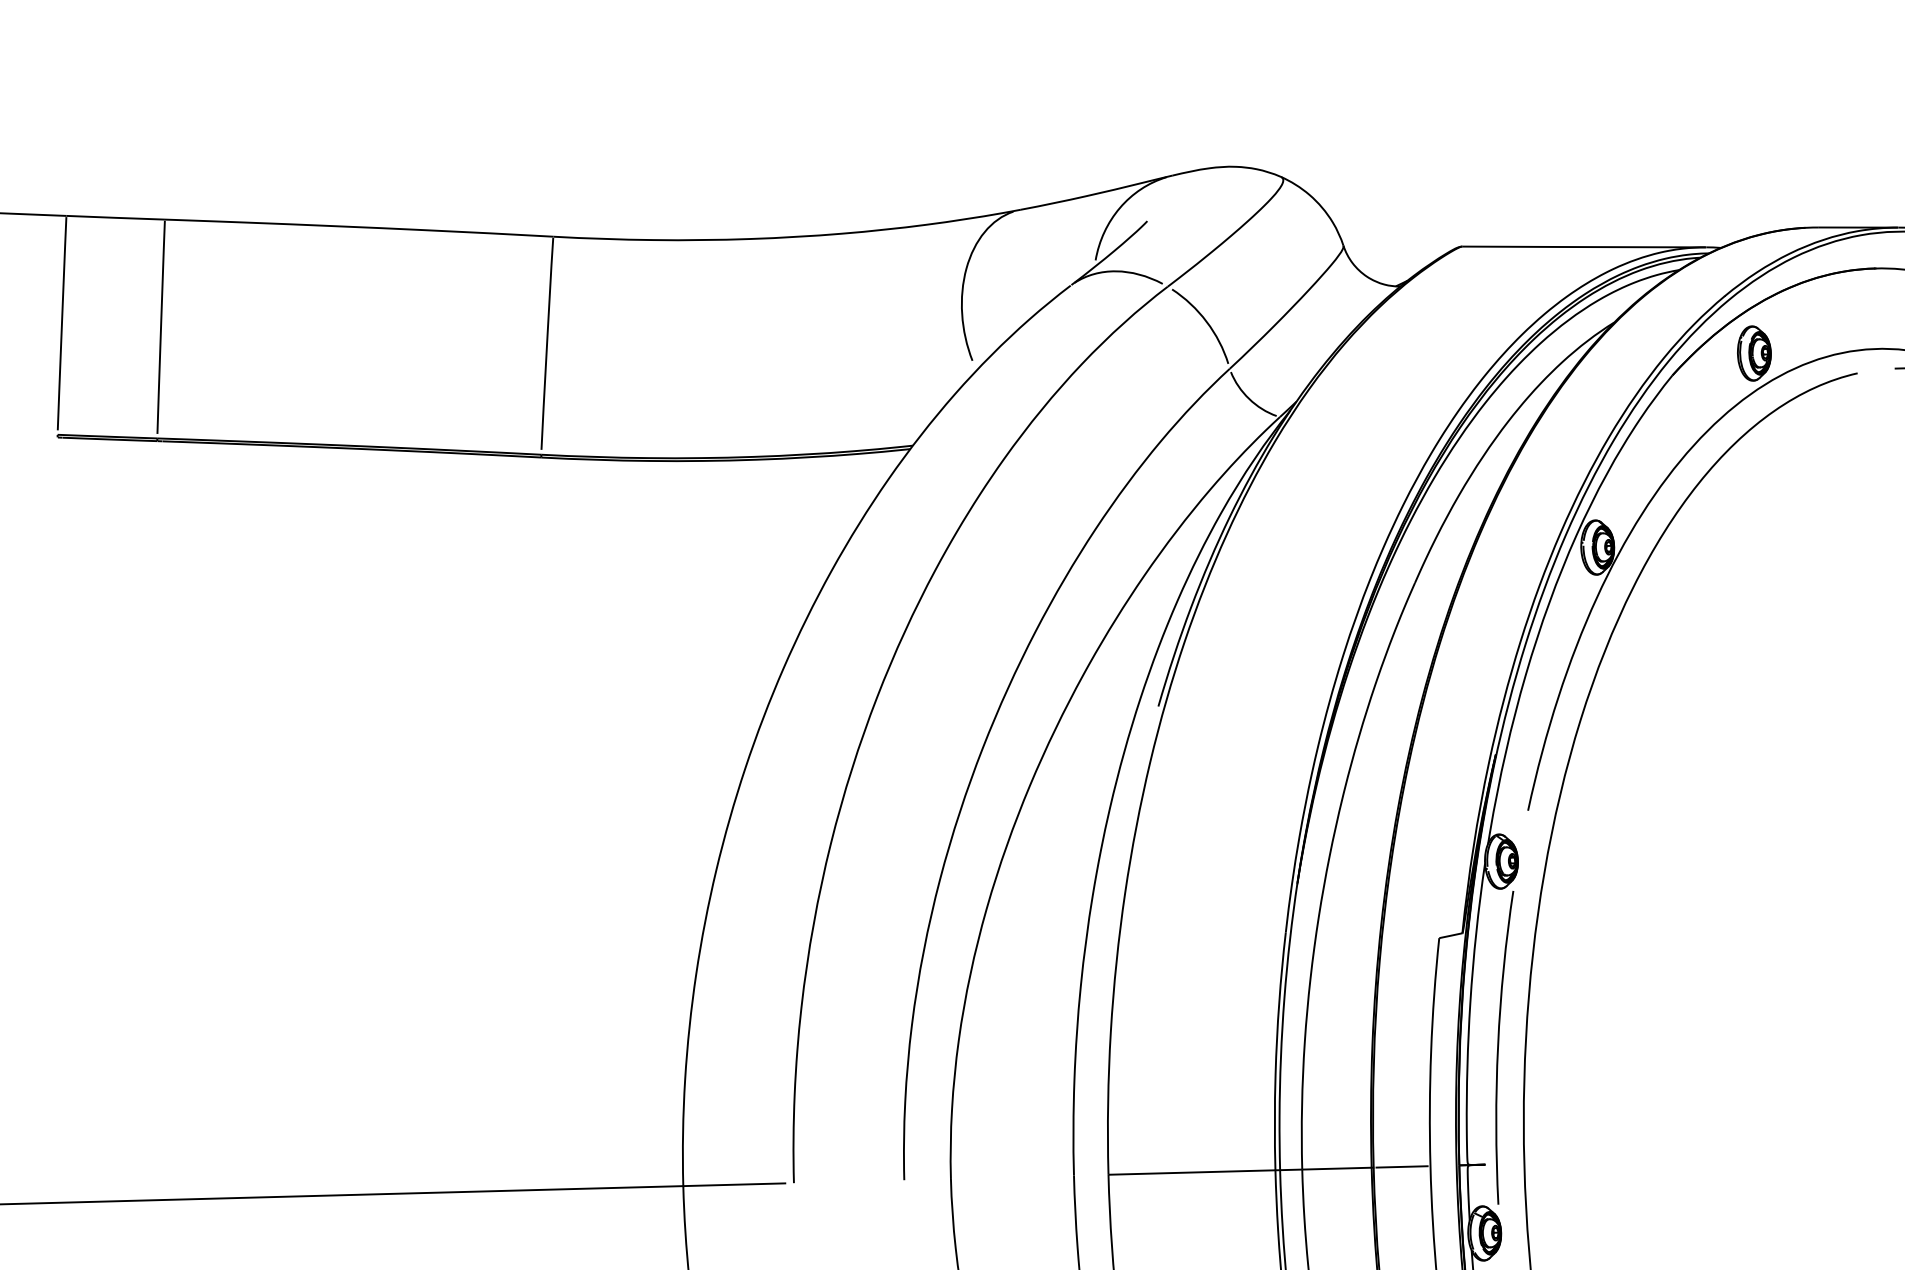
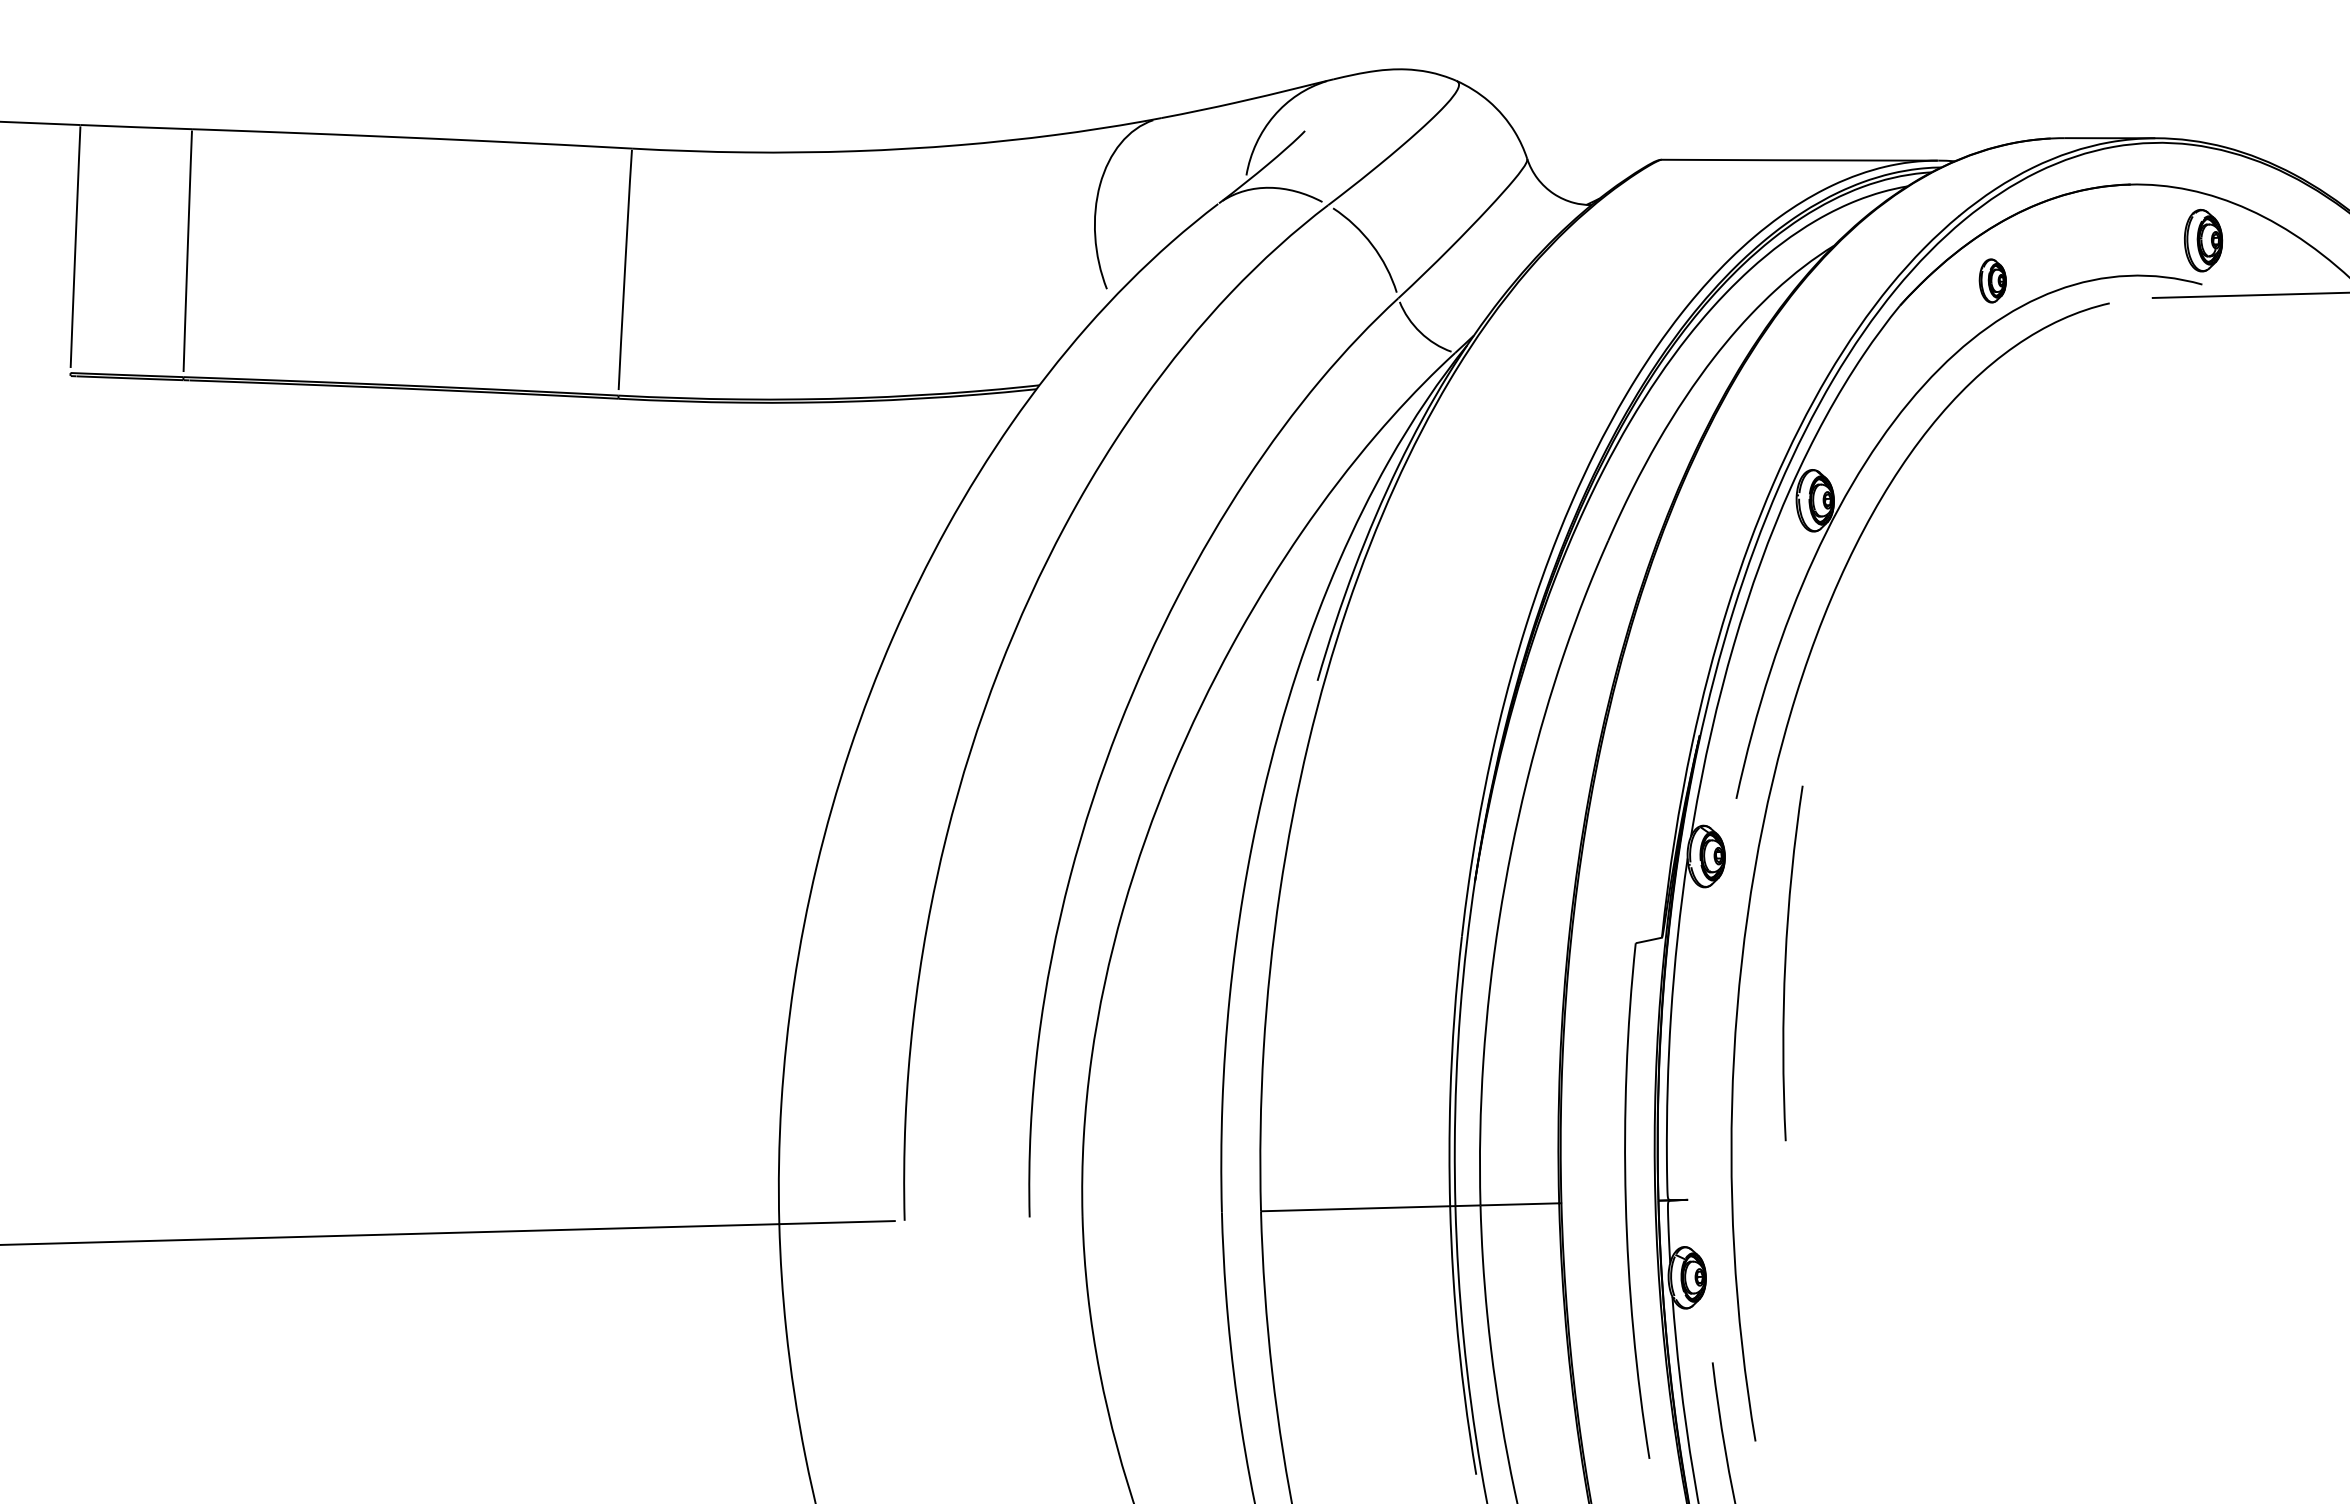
part: (1754, 353) -> (1992, 280), size x0.7
curve: (1499, 1047) -> (1786, 963), moved
line: (1401, 1167) -> (1593, 1202), removed

